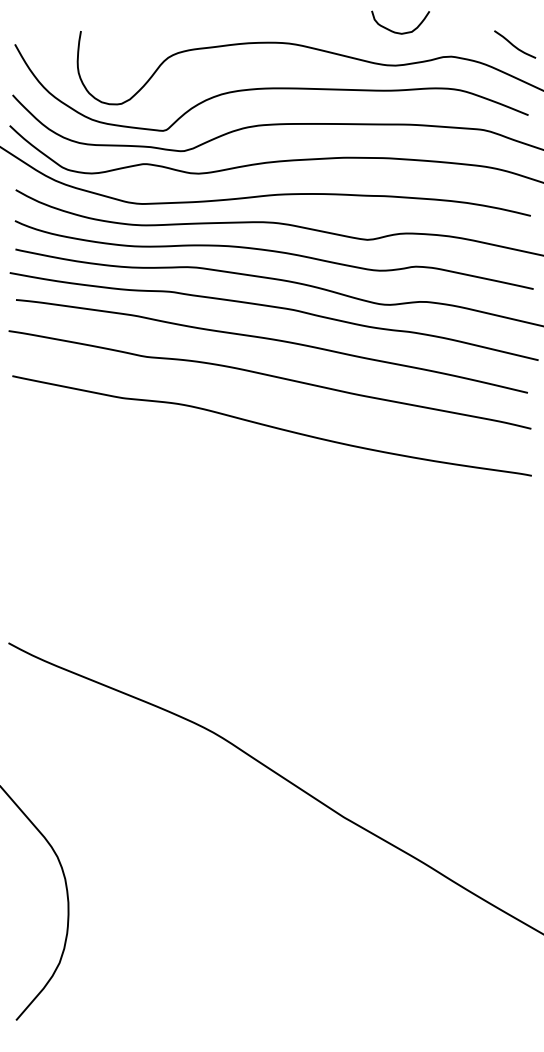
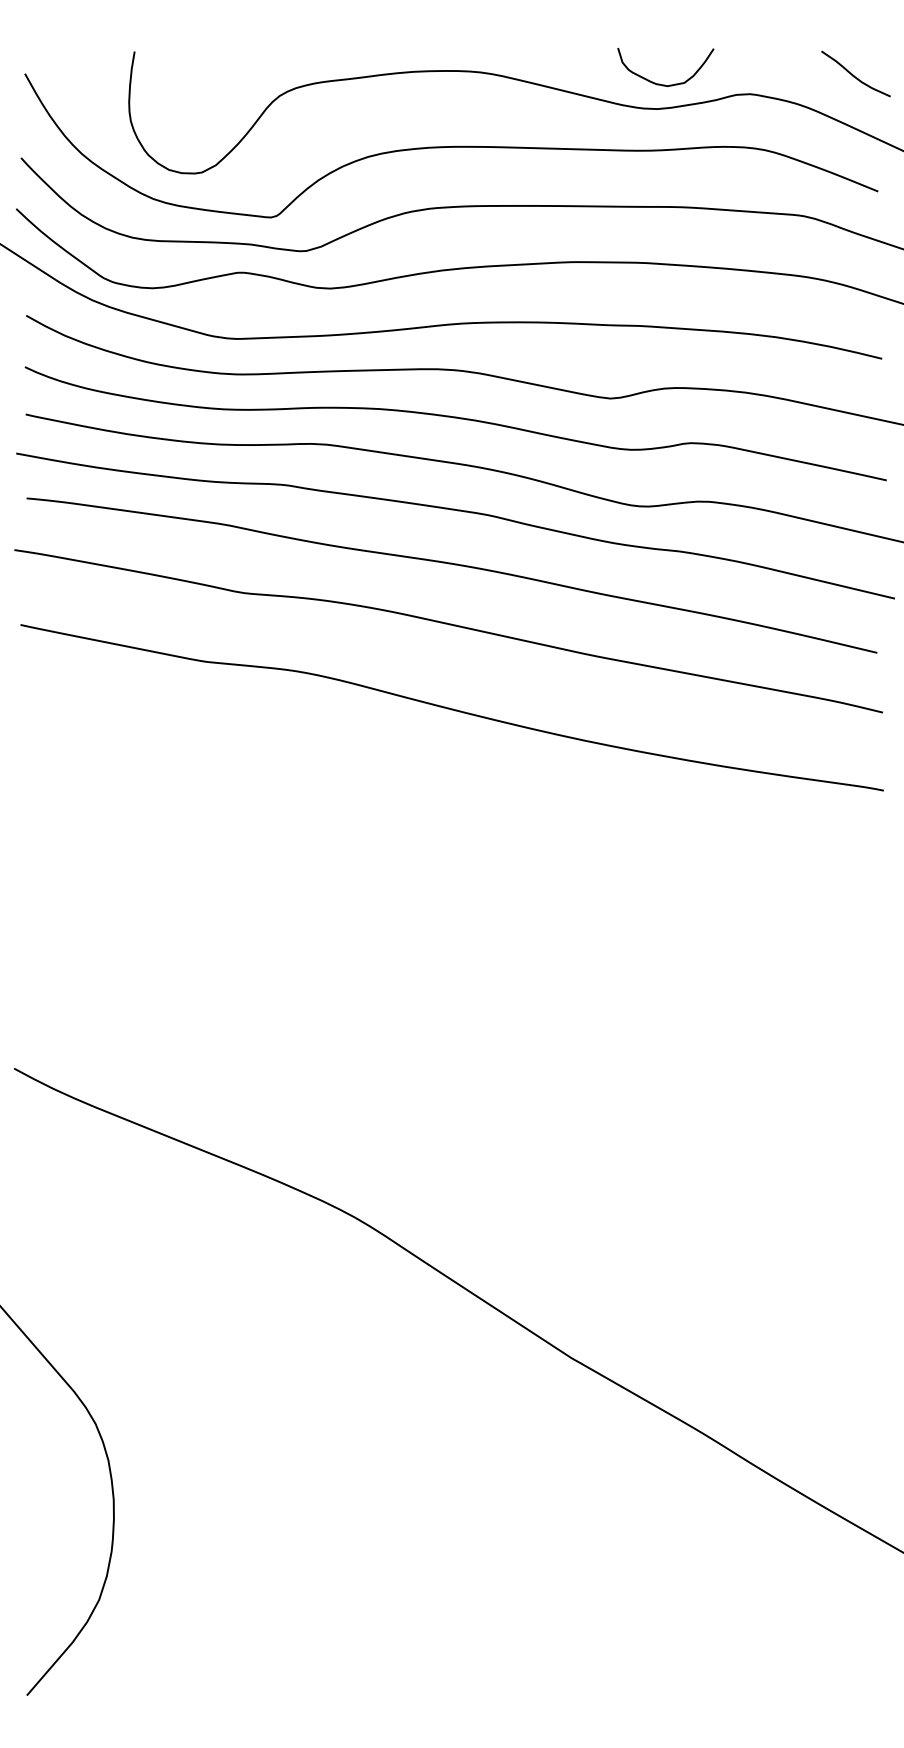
curve: (400, 32) -> (665, 83), moved

